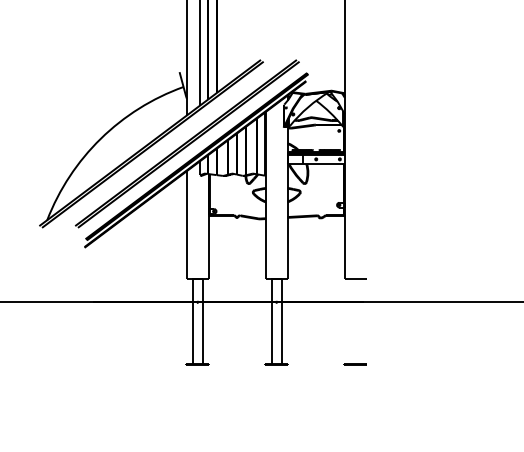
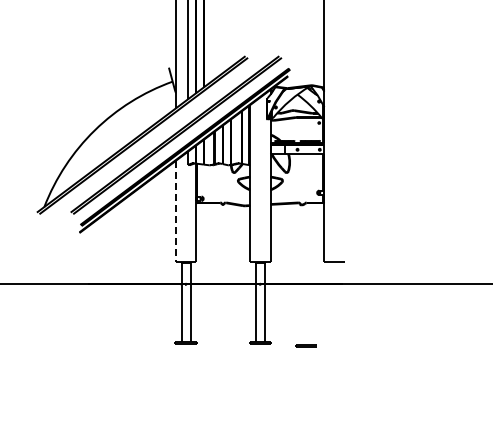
line: (186, 224) -> (175, 211), solid -> dashed
line: (354, 364) -> (305, 345), moved

